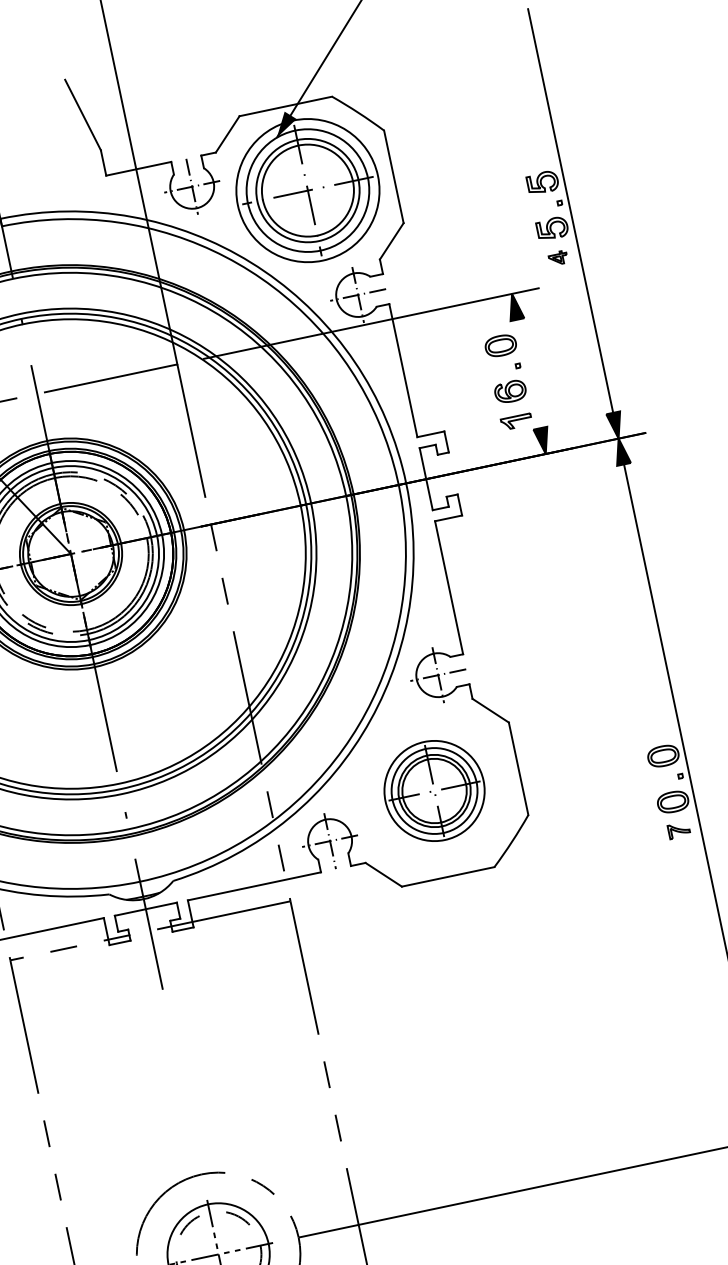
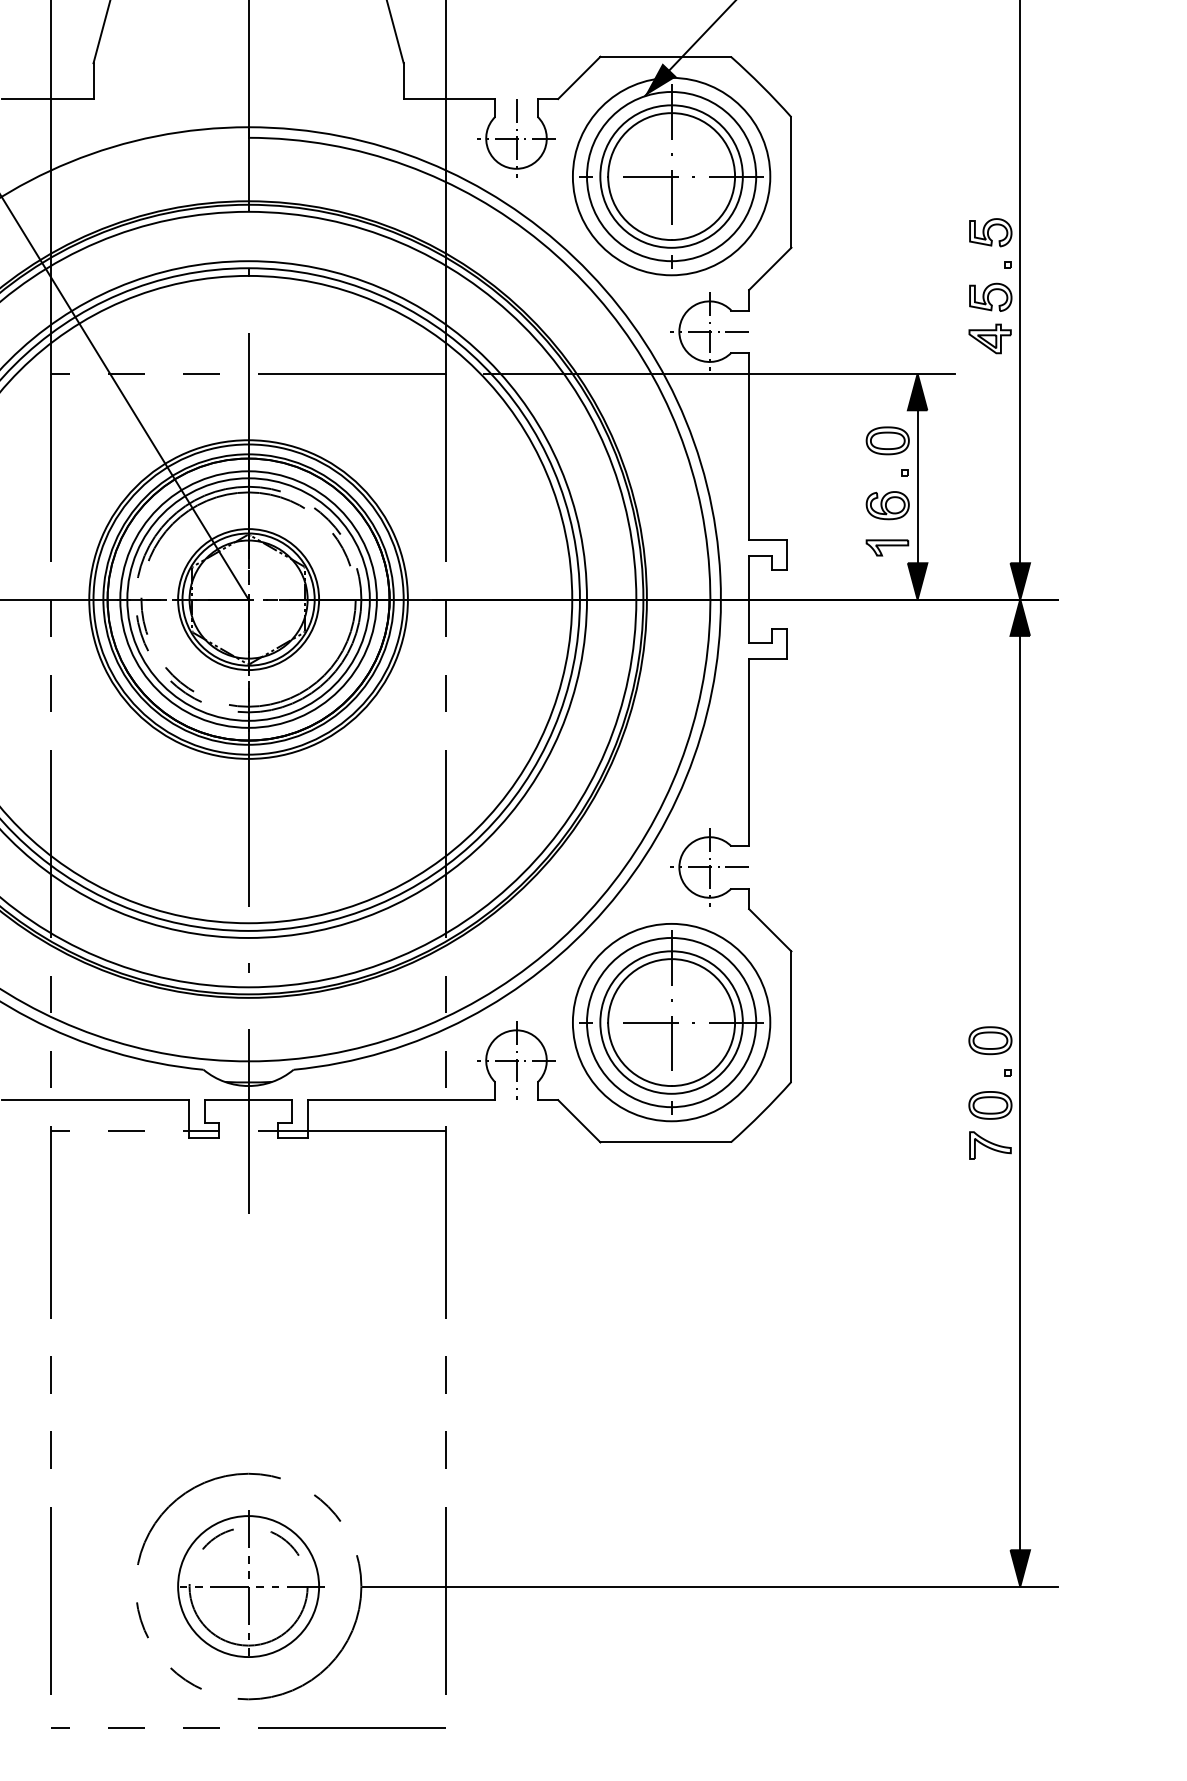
part: (557, 257) -> (989, 338), size x1.67
line: (528, 373) -> (917, 486), added
part: (434, 790) -> (671, 1022), size x1.43
part: (679, 830) -> (990, 1145), size x1.43

